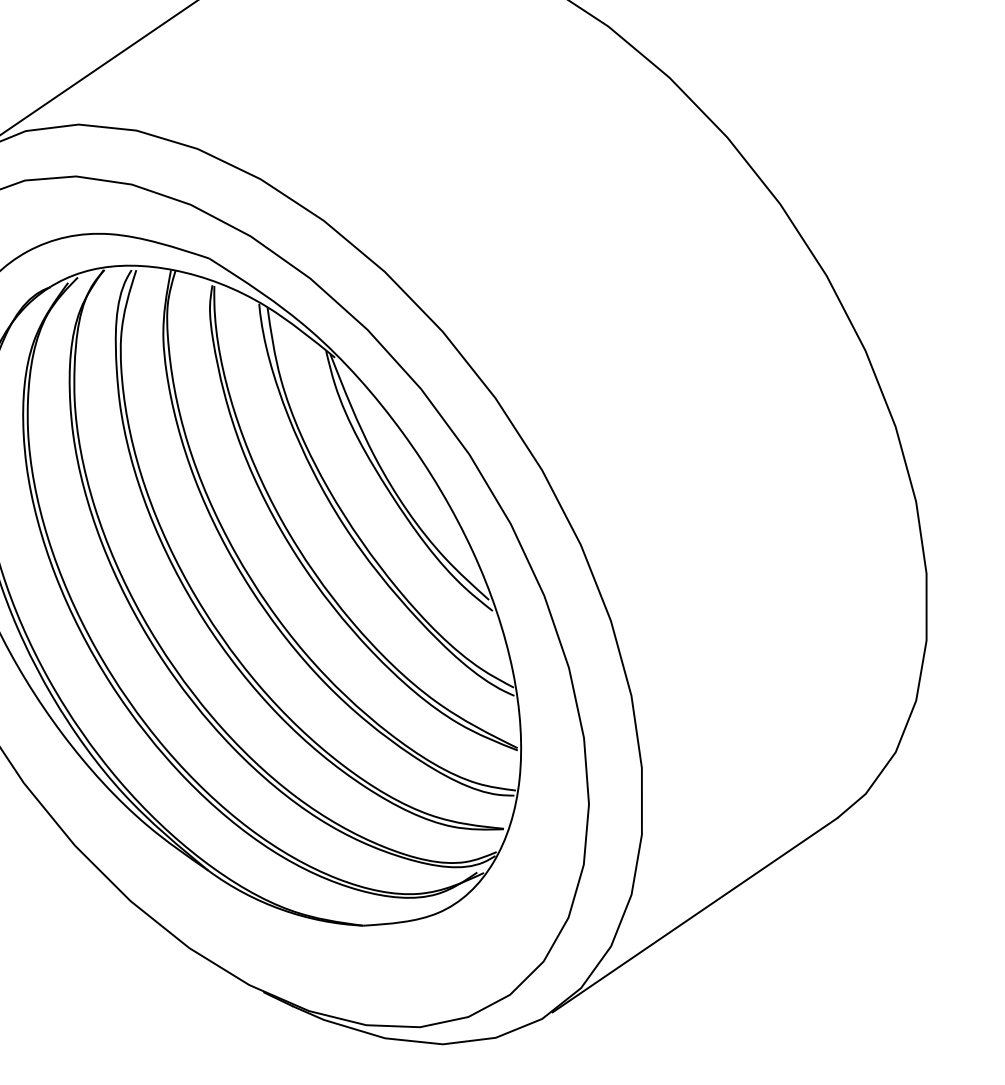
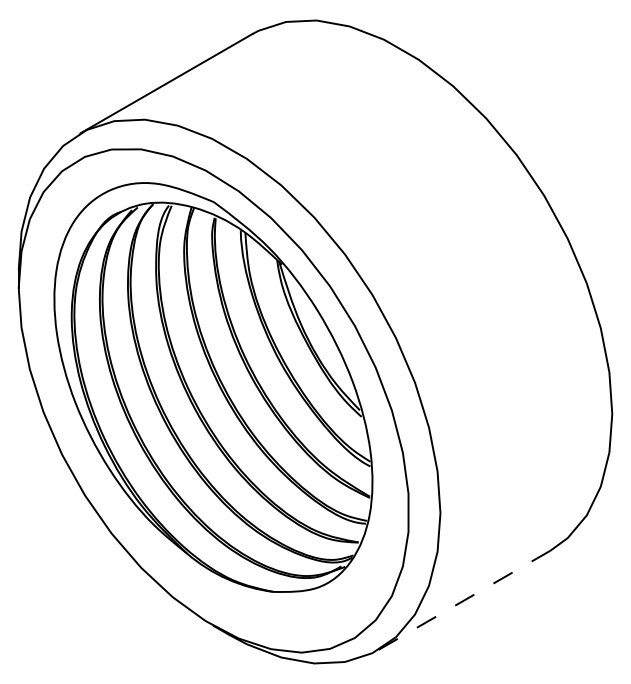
line: (696, 915) -> (465, 600), solid -> dashed

